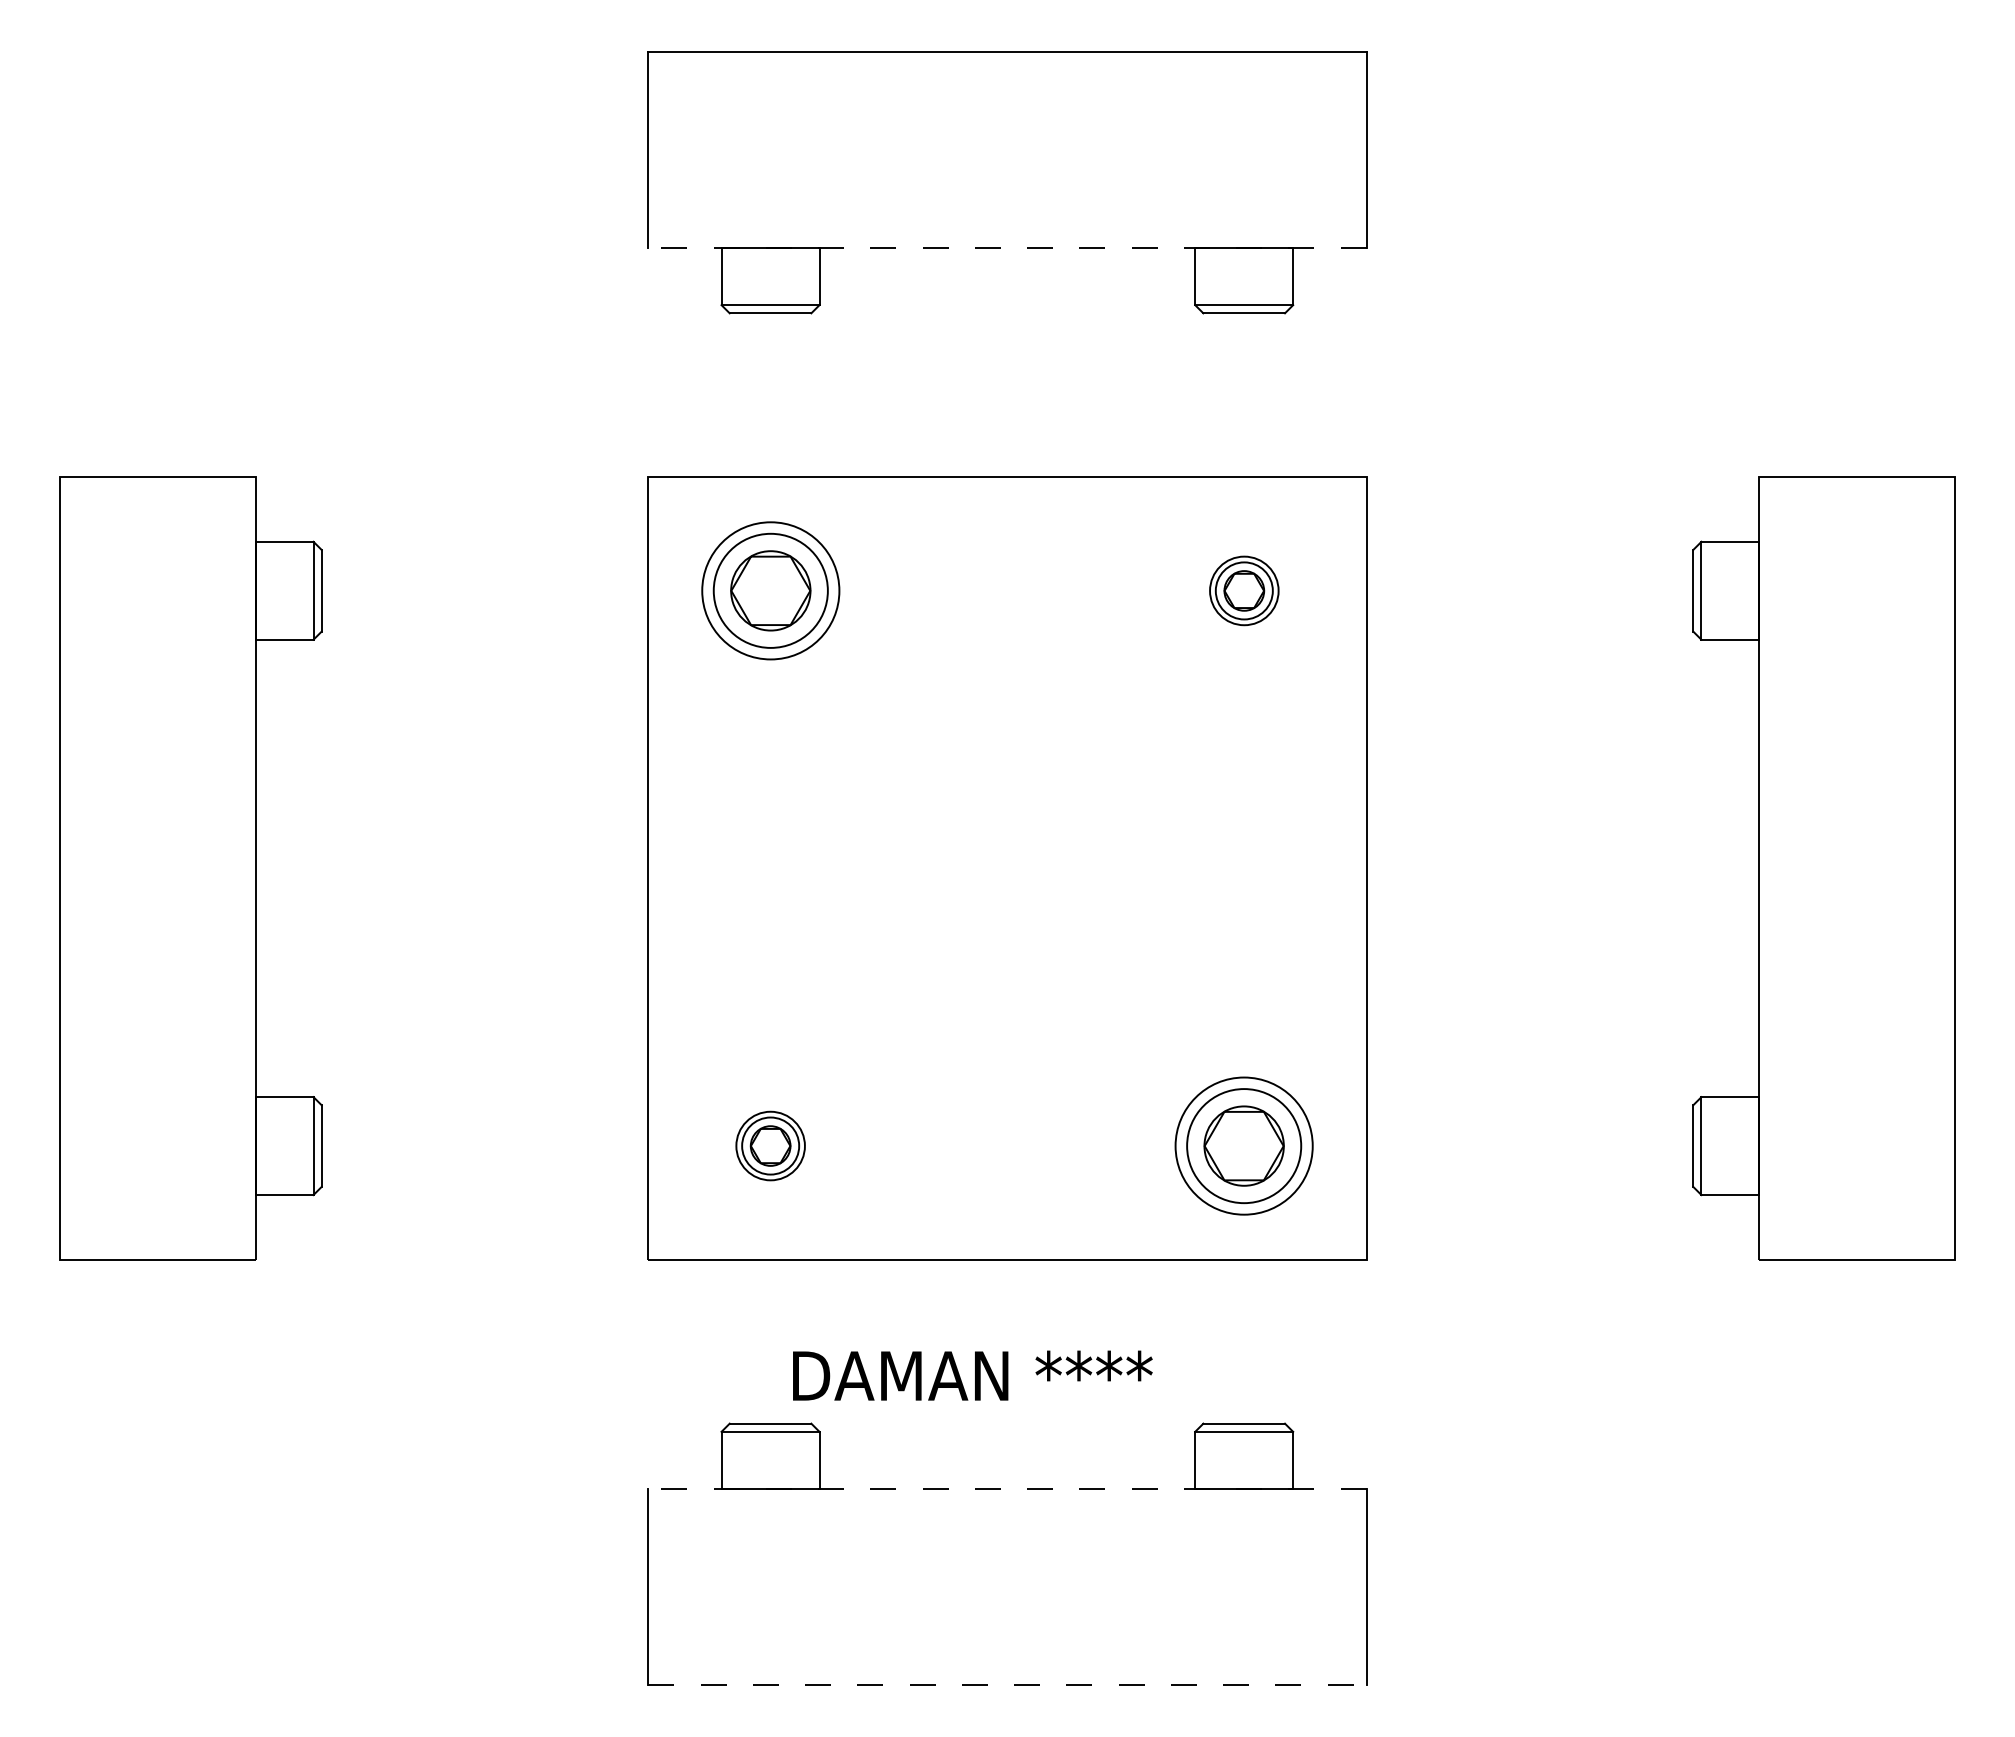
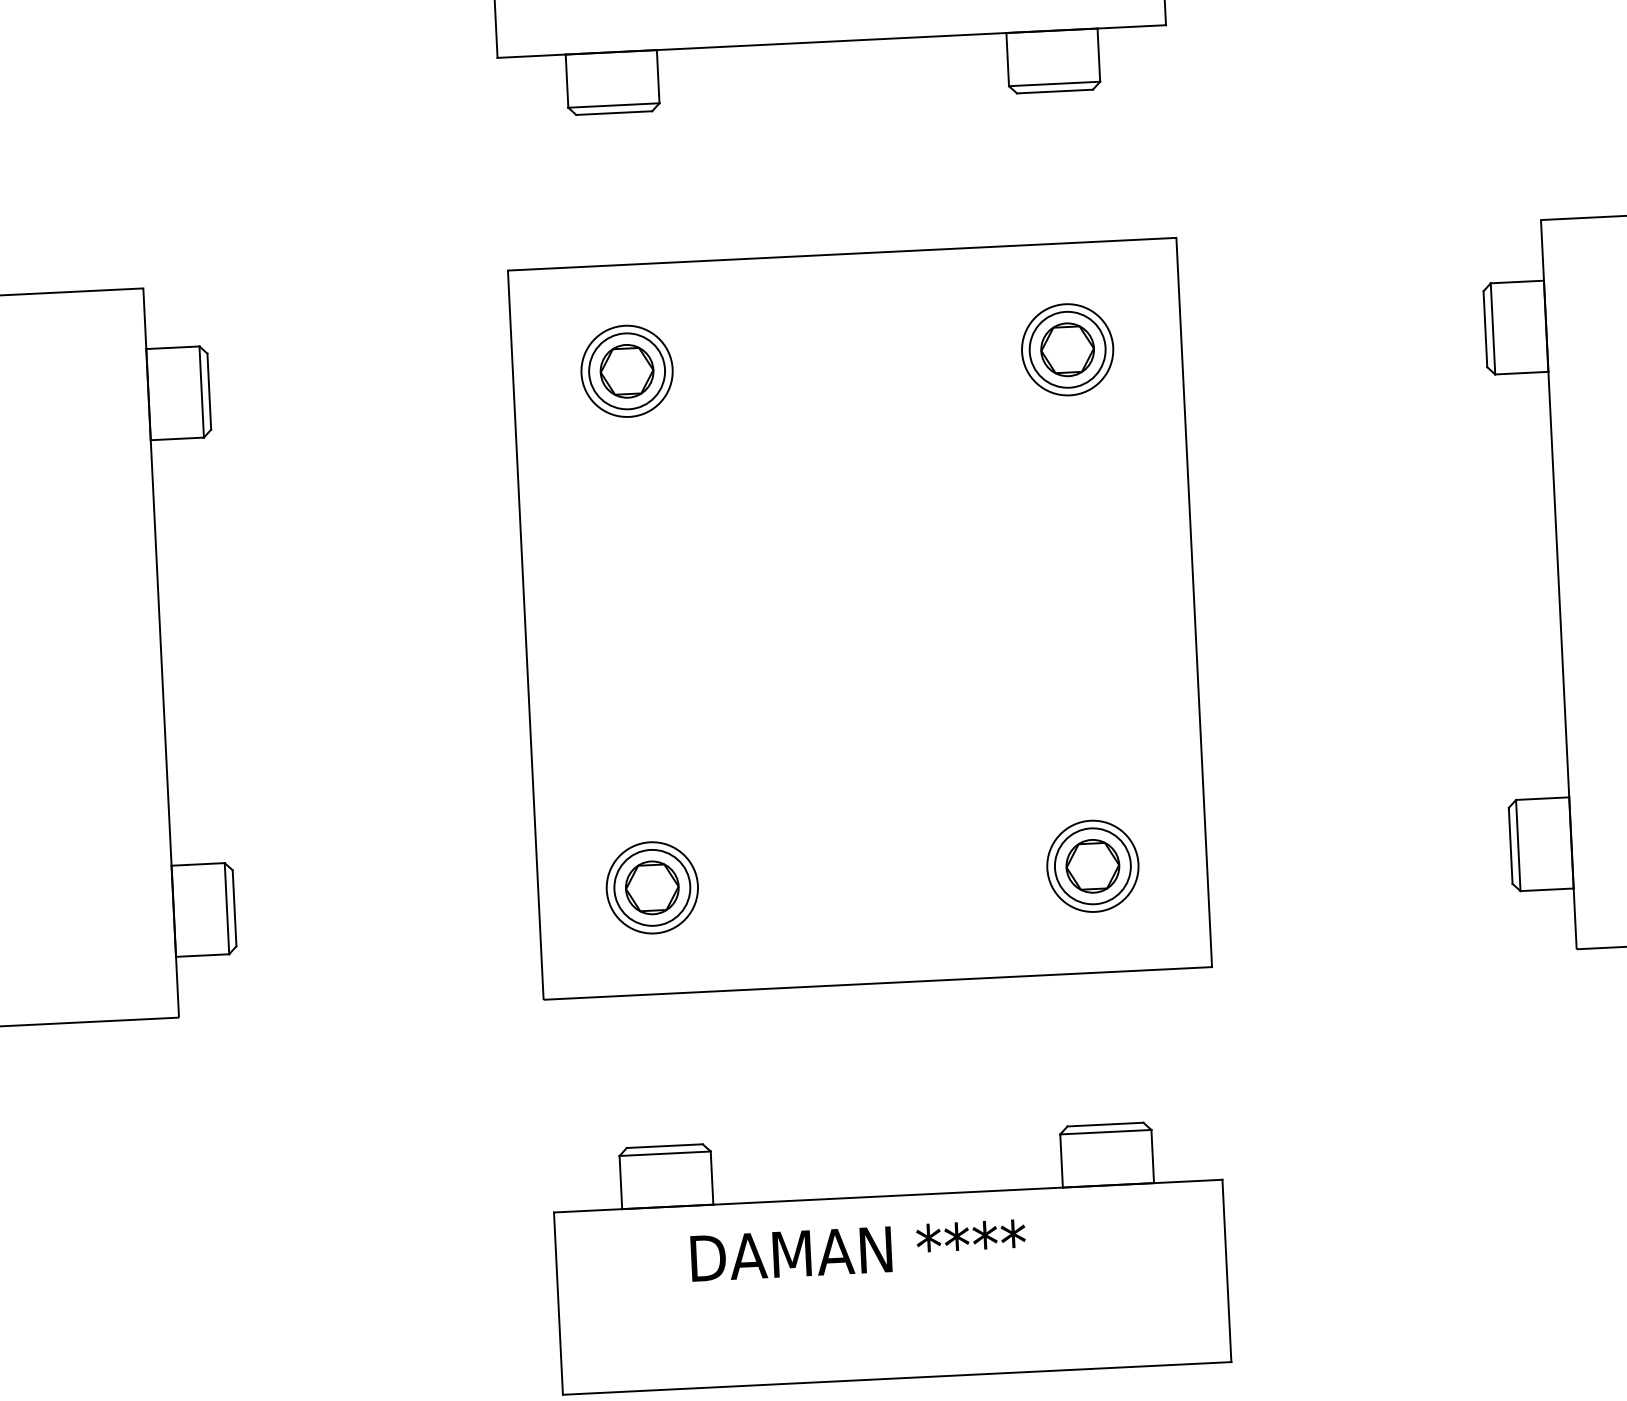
line: (1007, 248) -> (831, 42), dashed -> solid
part: (770, 590) -> (626, 370), size x0.71
part: (1244, 590) -> (1067, 349), size x1.43
part: (770, 1145) -> (652, 887), size x1.43
part: (1244, 1145) -> (1093, 865), size x0.71
text: (972, 1375) -> (858, 1250), moved
line: (1007, 1488) -> (888, 1195), dashed -> solid
line: (1007, 1684) -> (897, 1378), dashed -> solid

